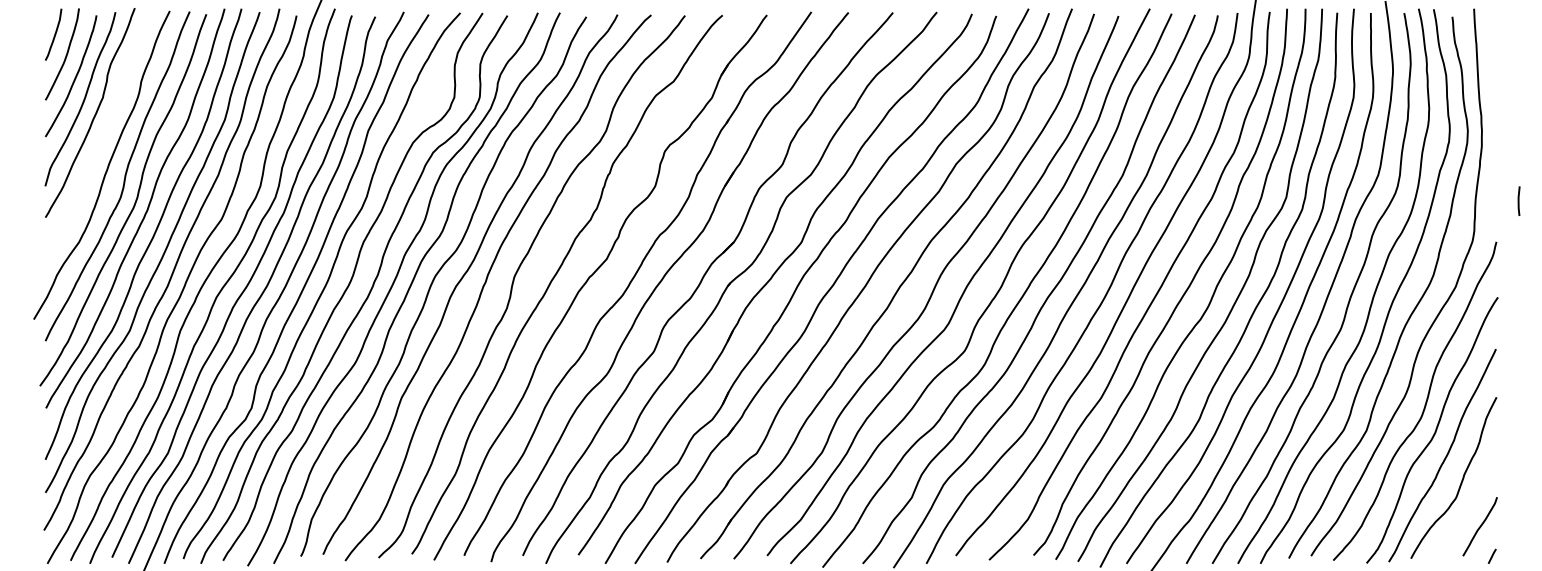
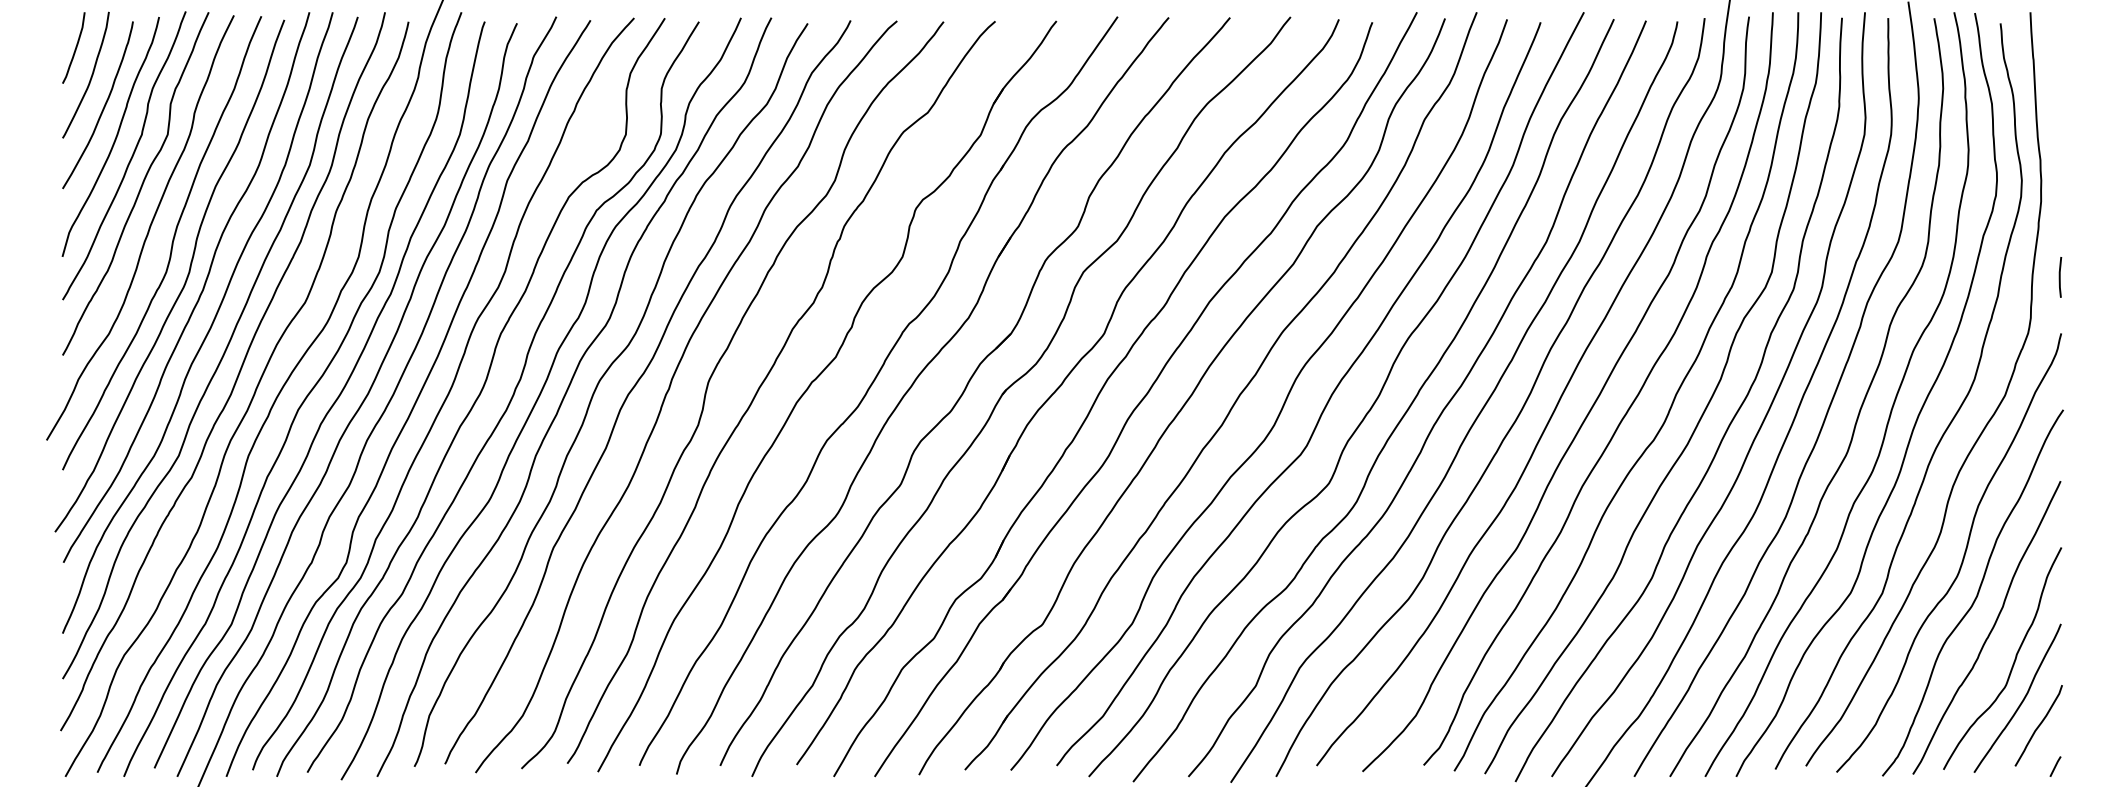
curve: (101, 135) -> (140, 186), added
line: (1519, 201) -> (2060, 277), moved
curve: (1468, 507) -> (2022, 699), added

